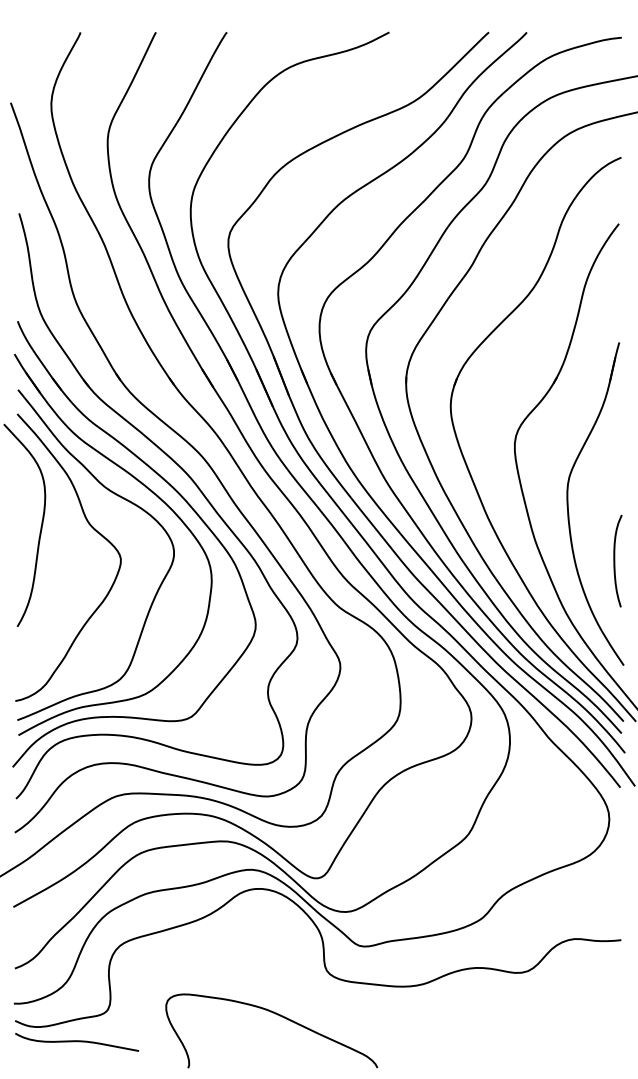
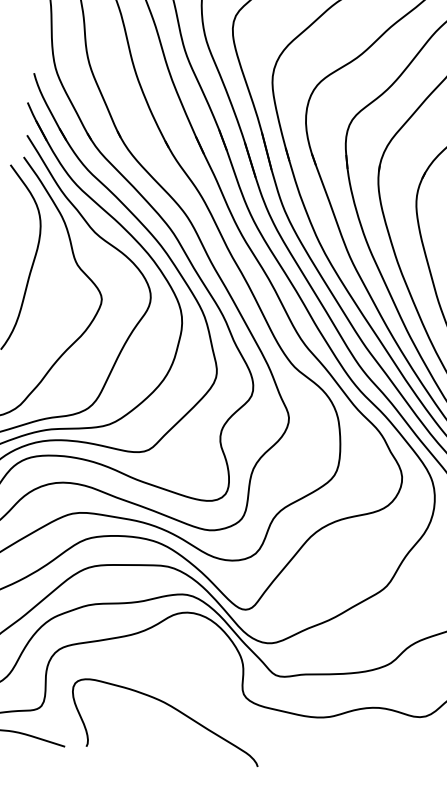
curve: (279, 1016) -> (174, 709), moved

